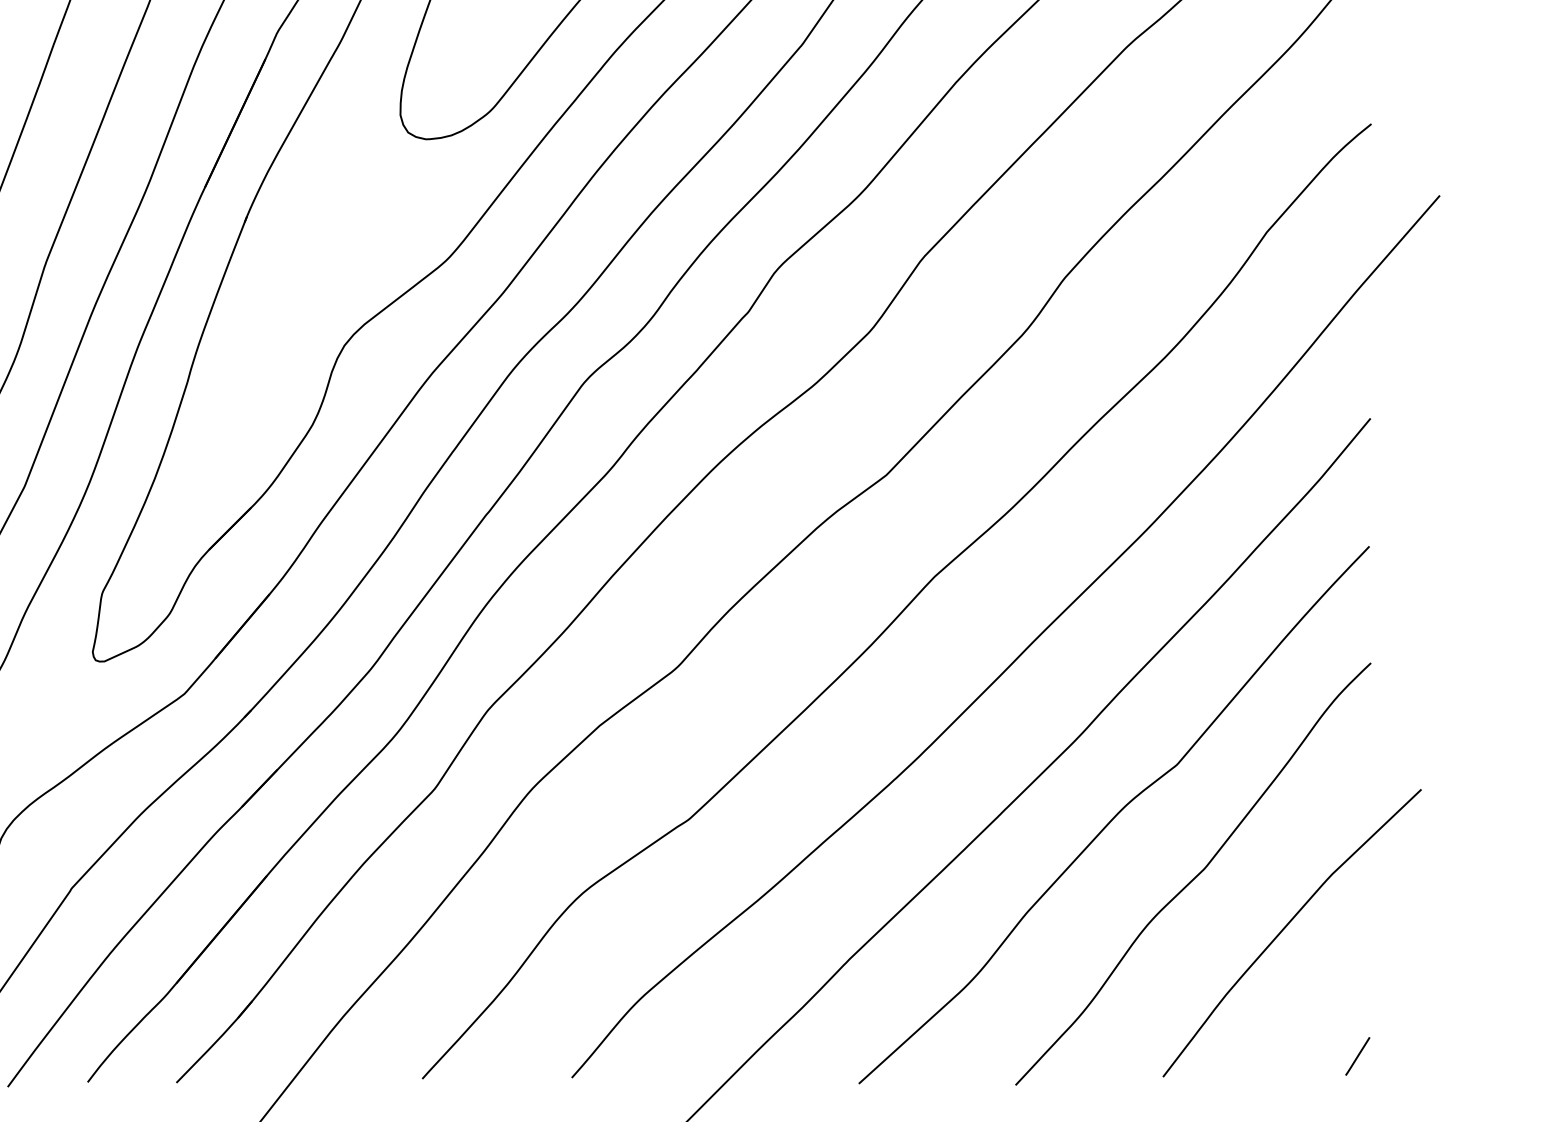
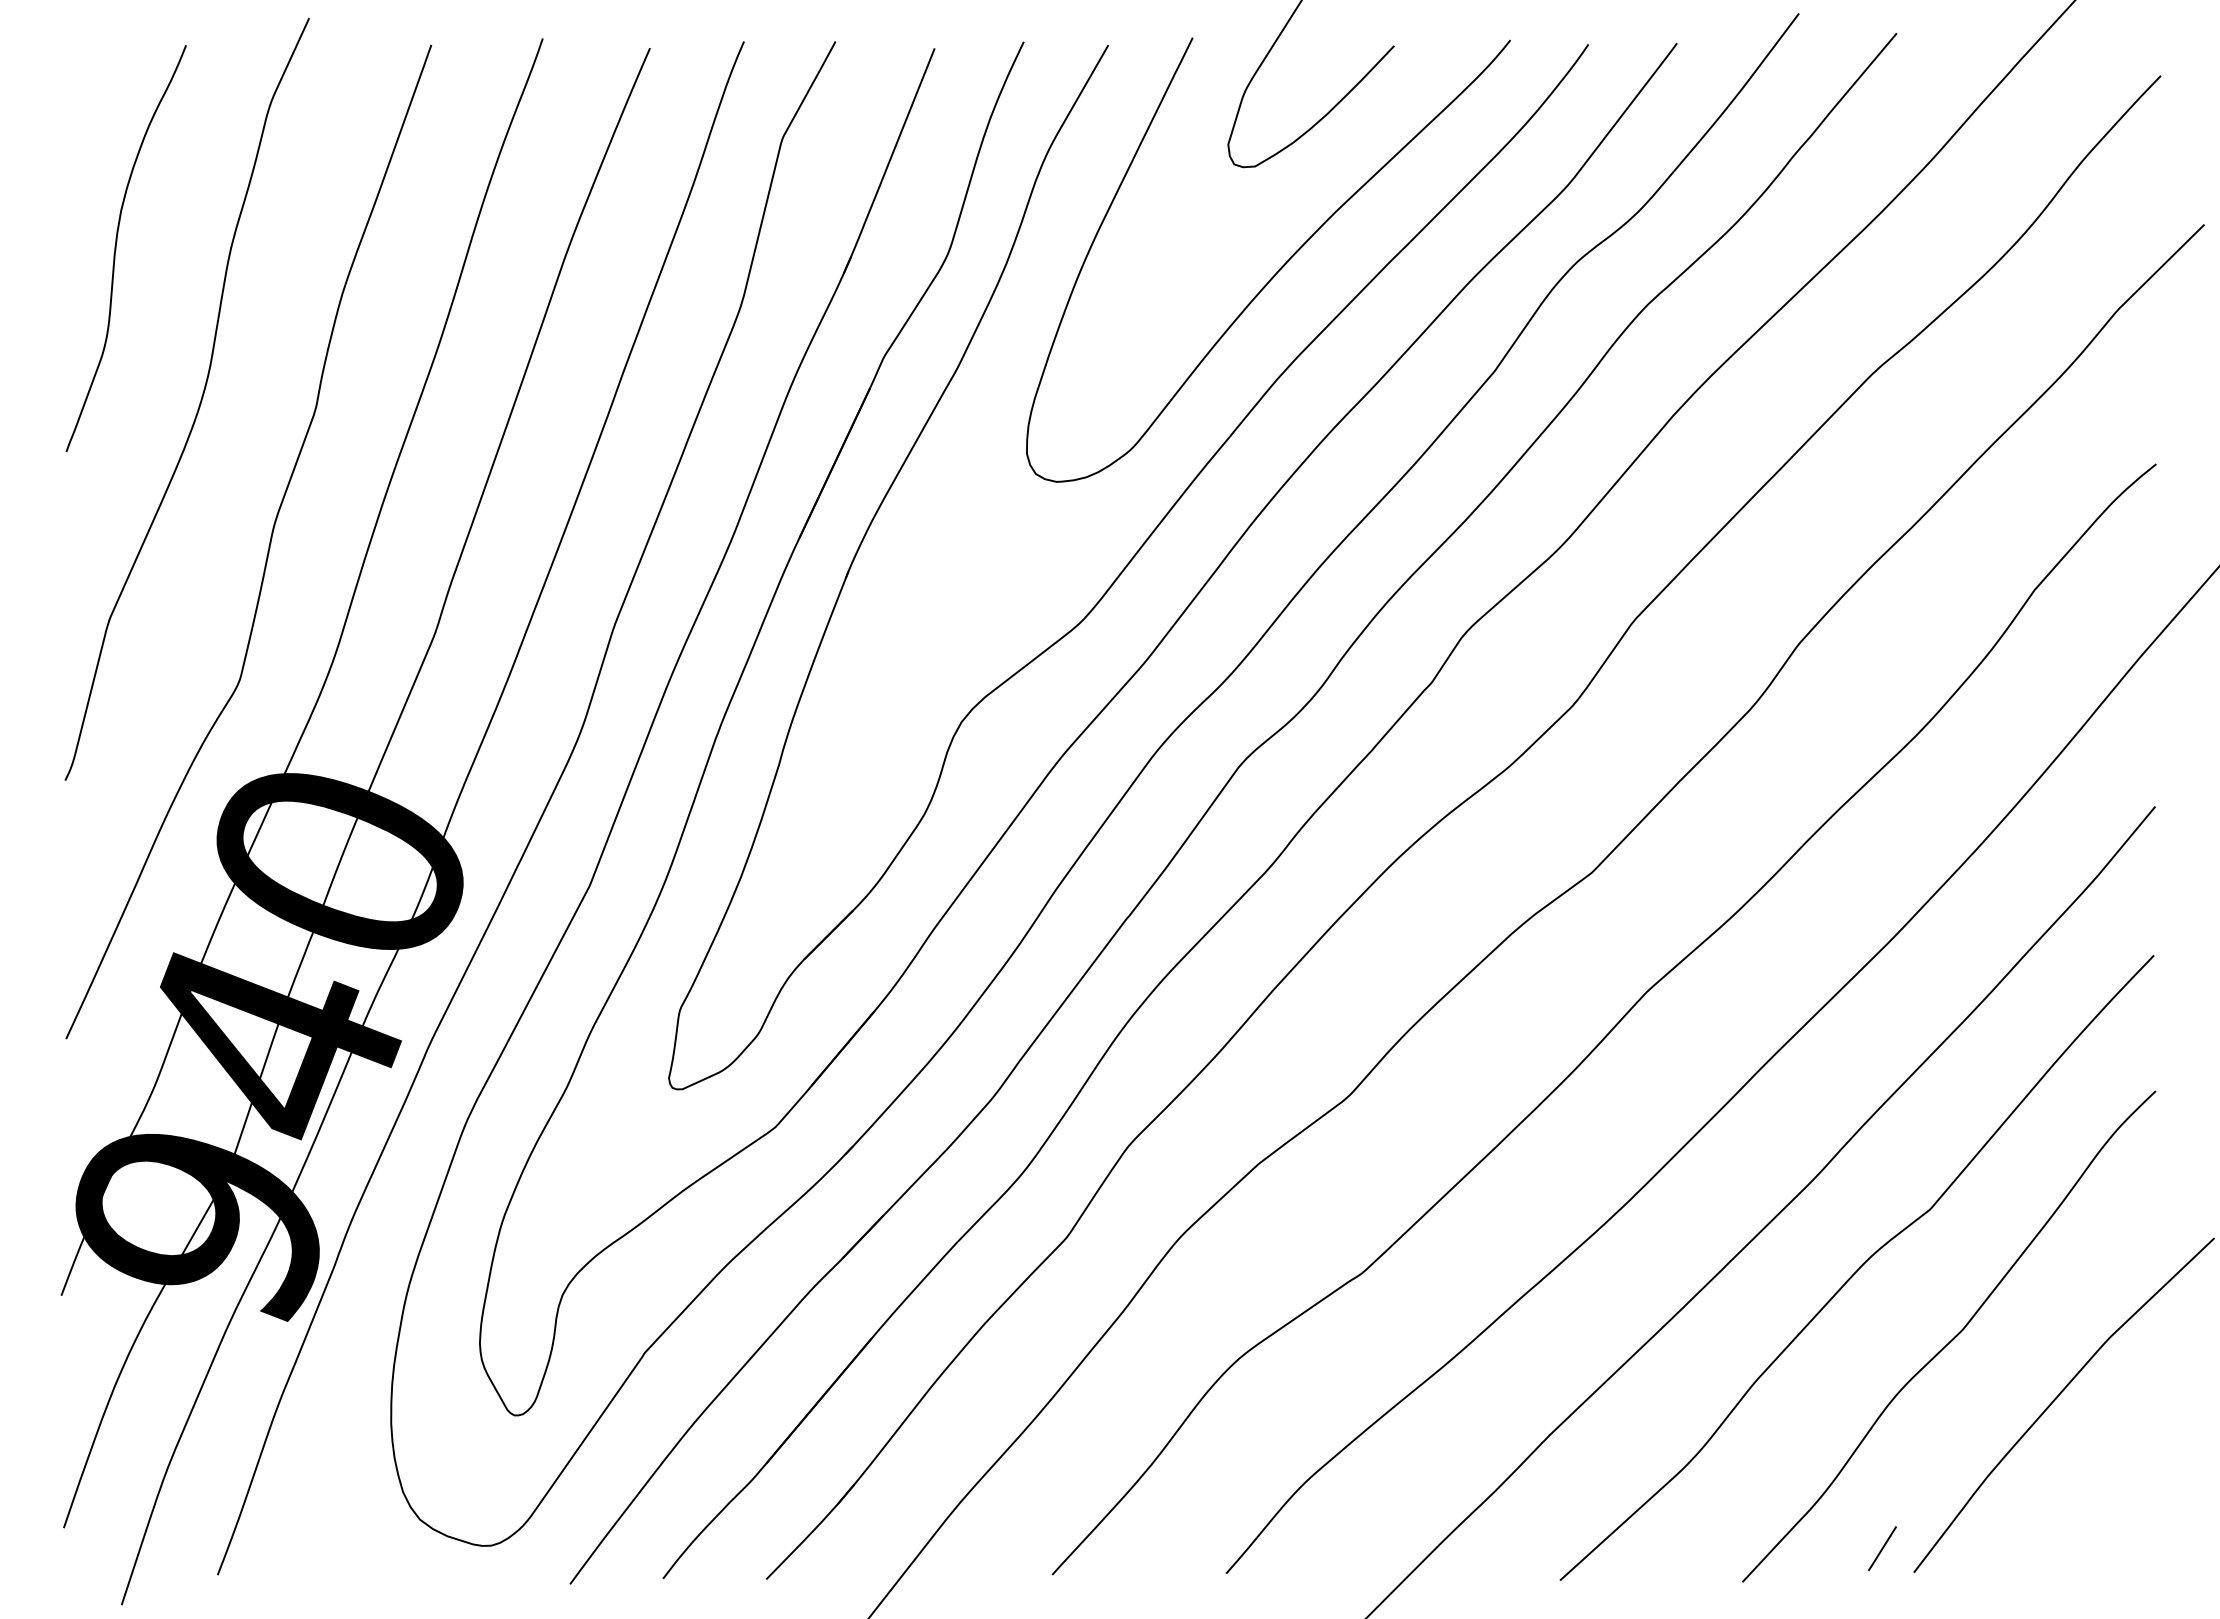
line: (1357, 1056) -> (1882, 1548), moved

